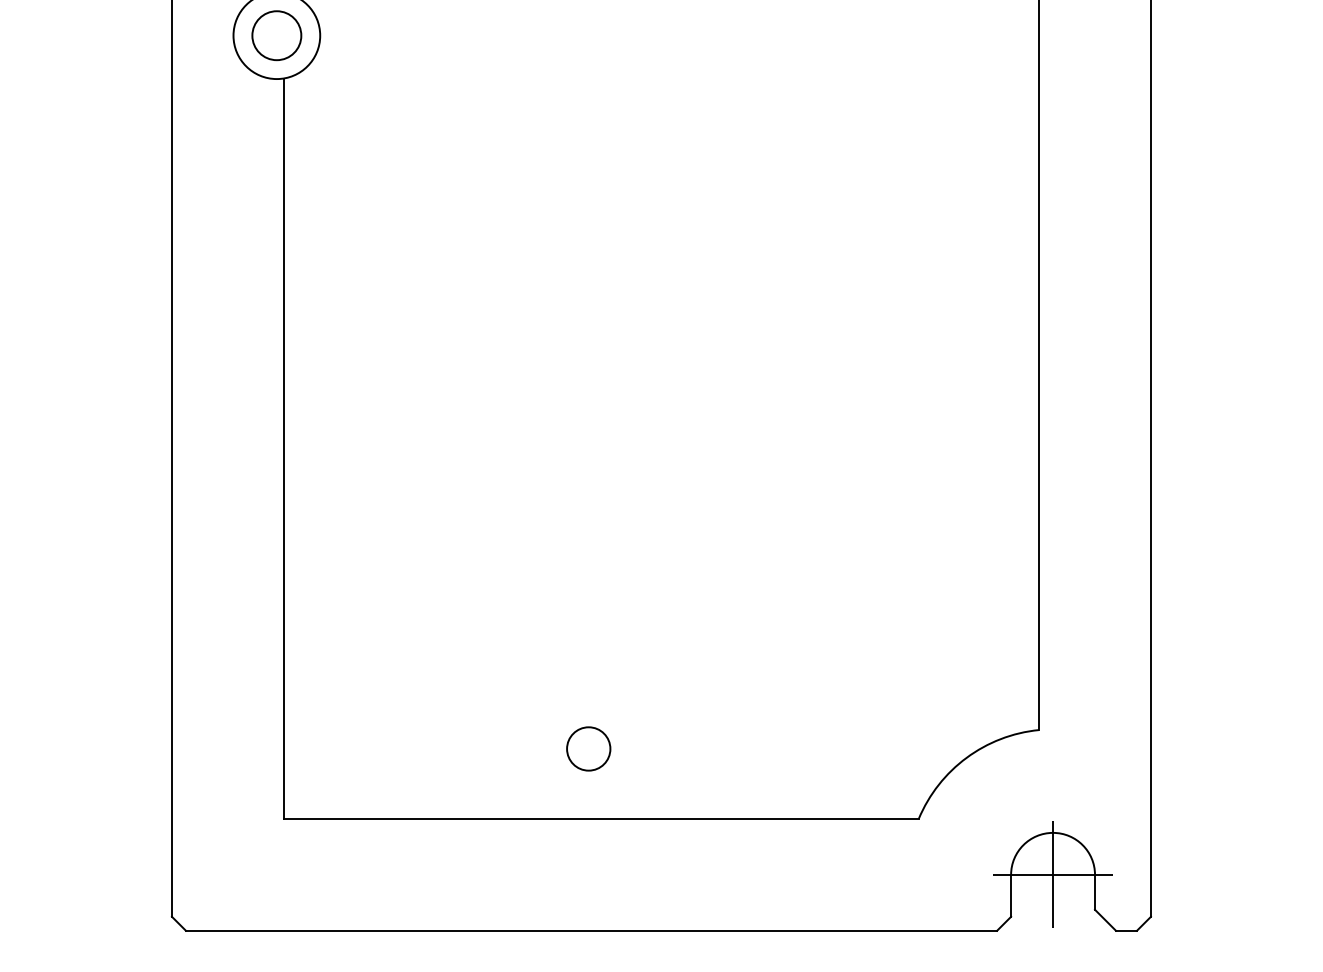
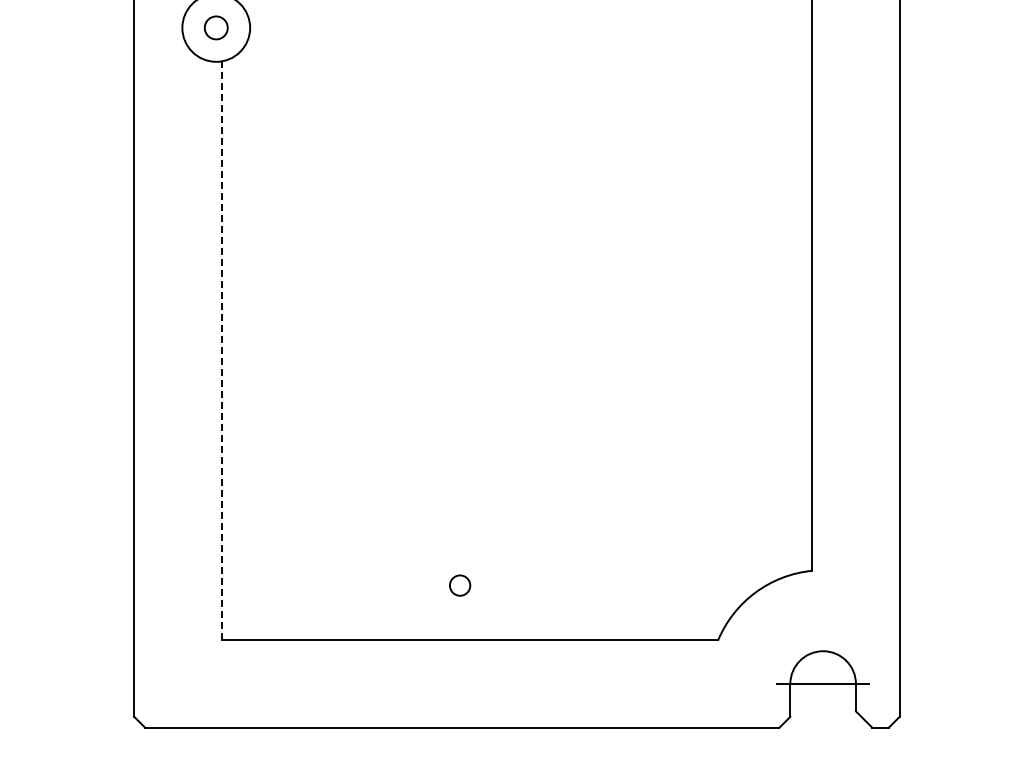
circle: (277, 35) -> (216, 27), size x0.6
line: (283, 449) -> (221, 351), solid -> dashed
circle: (589, 748) -> (460, 585), size x0.6
line: (1053, 874) -> (823, 683), removed

